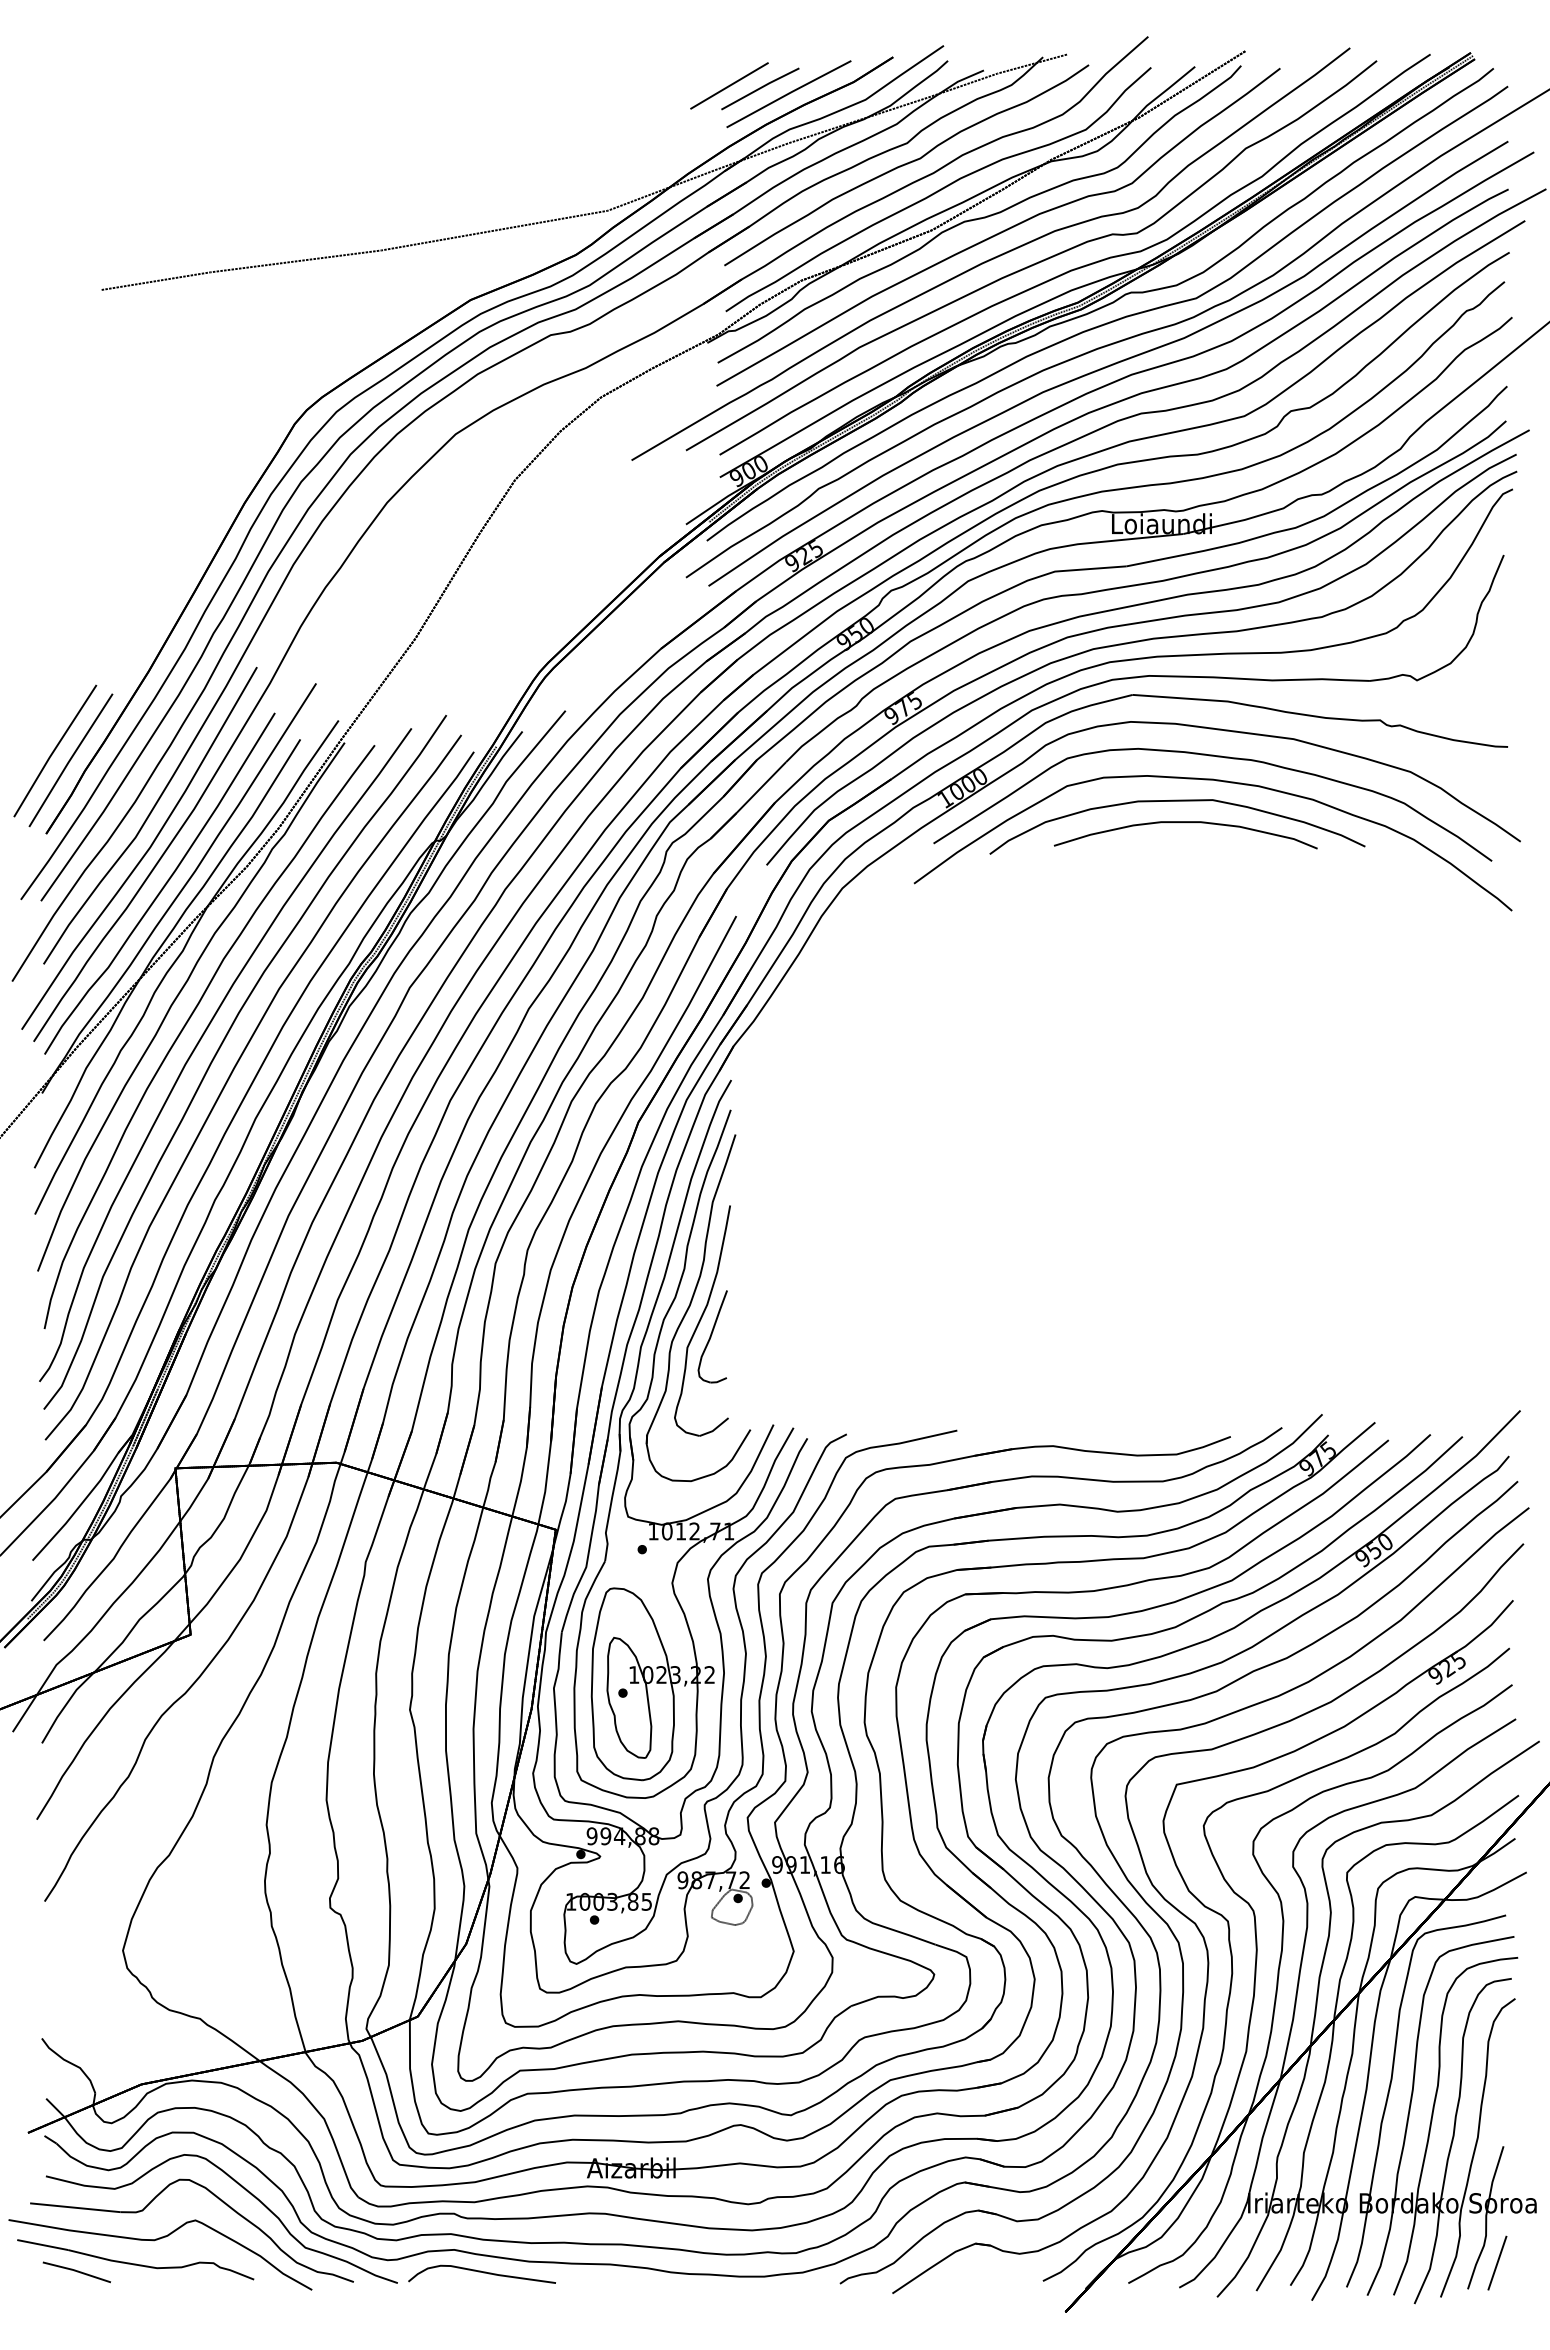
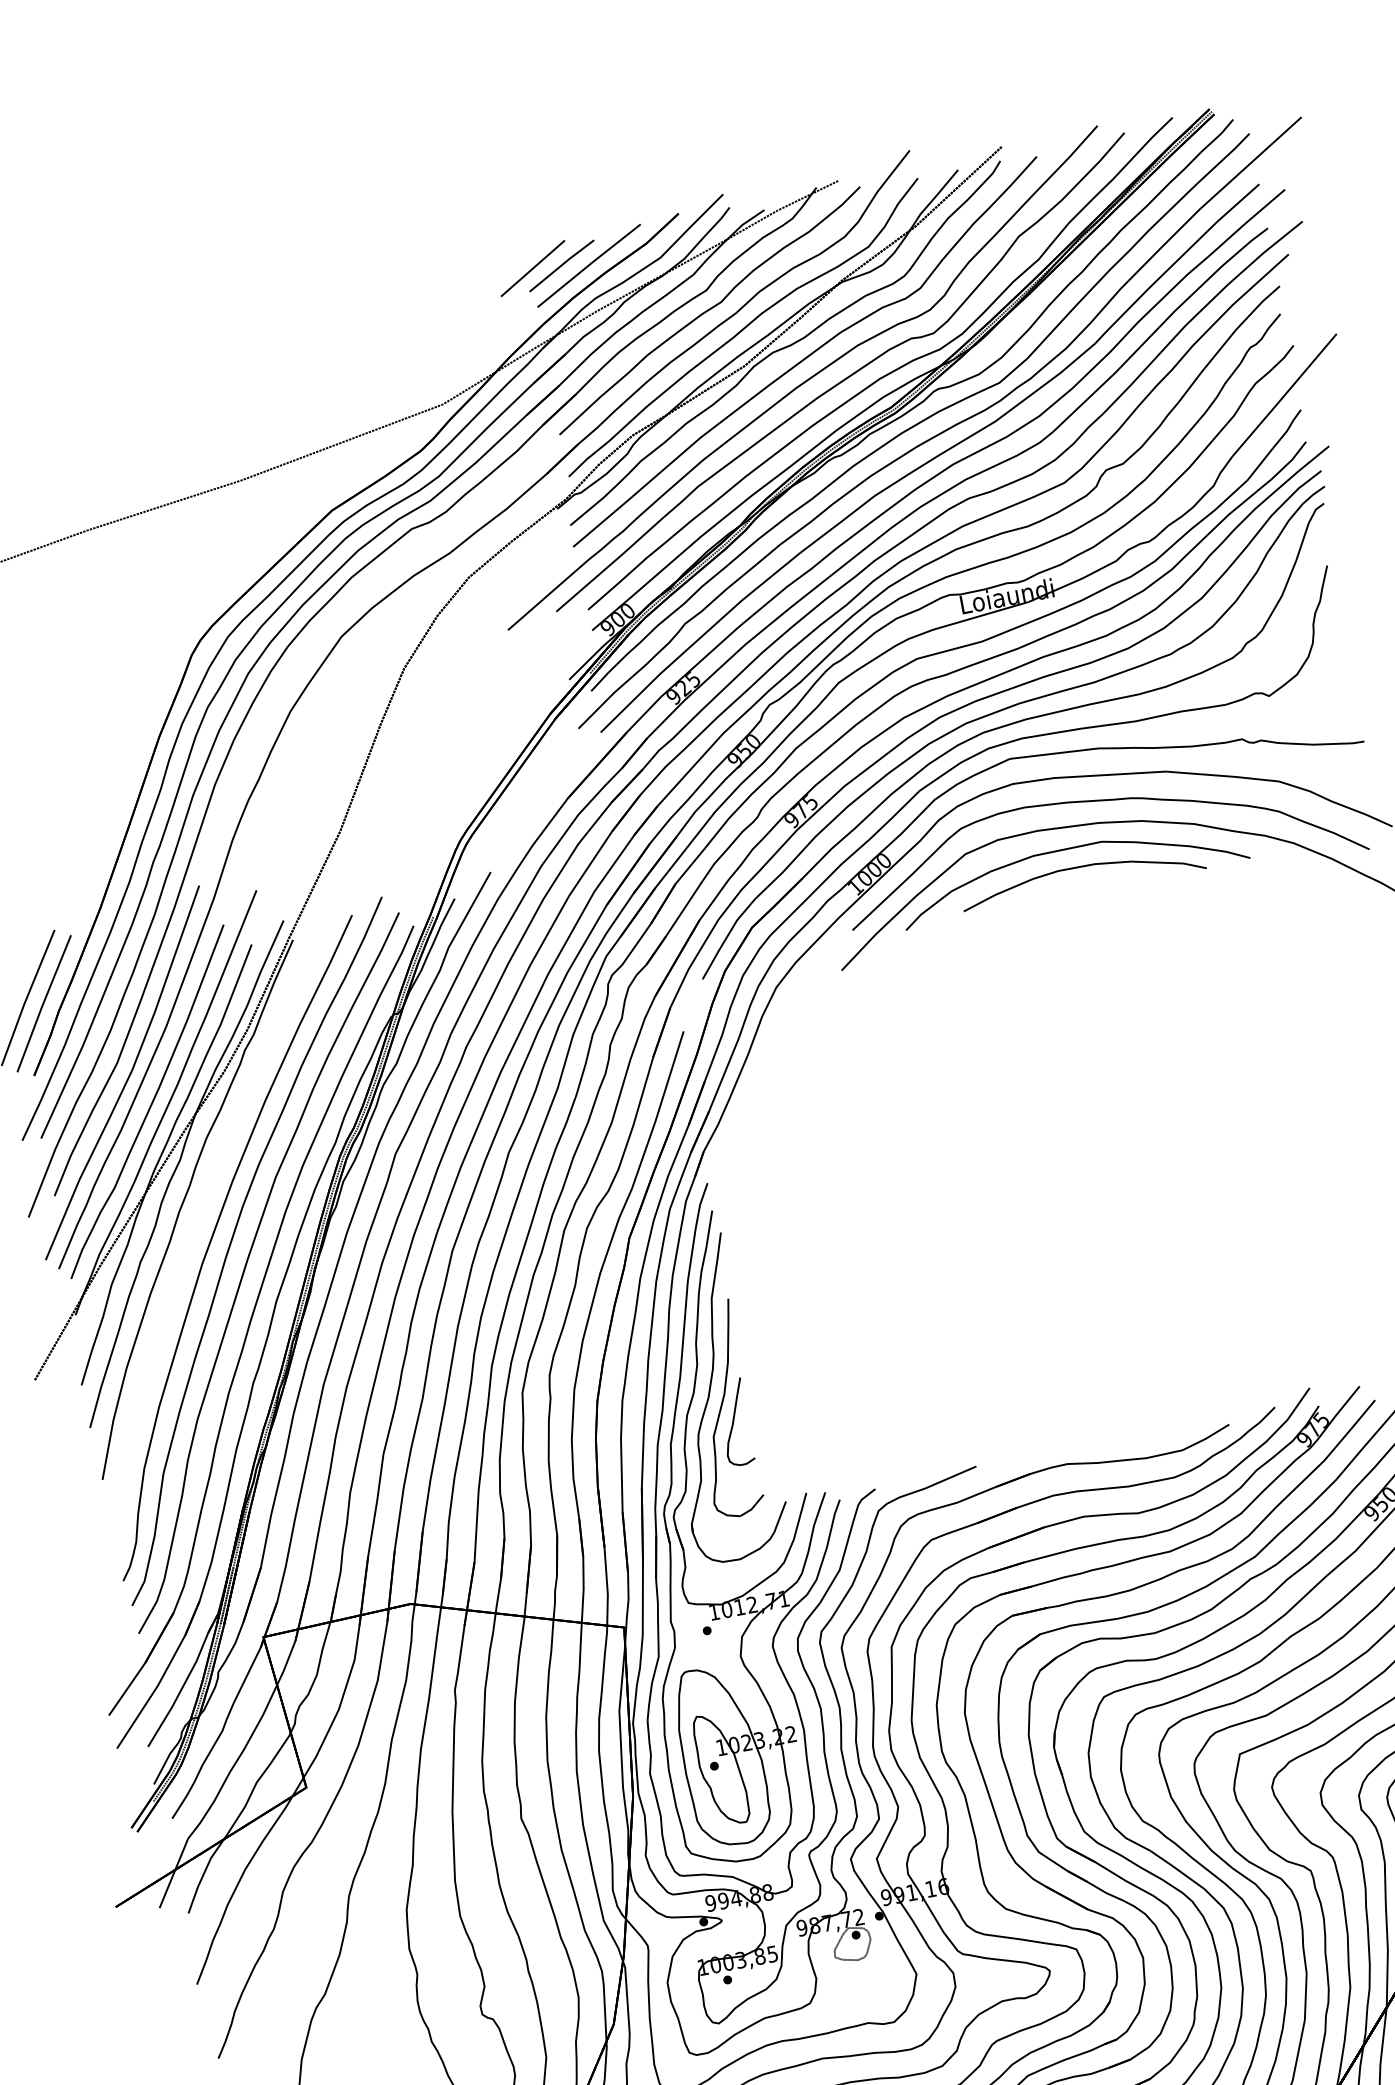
curve: (186, 1025) -> (196, 1227), removed

